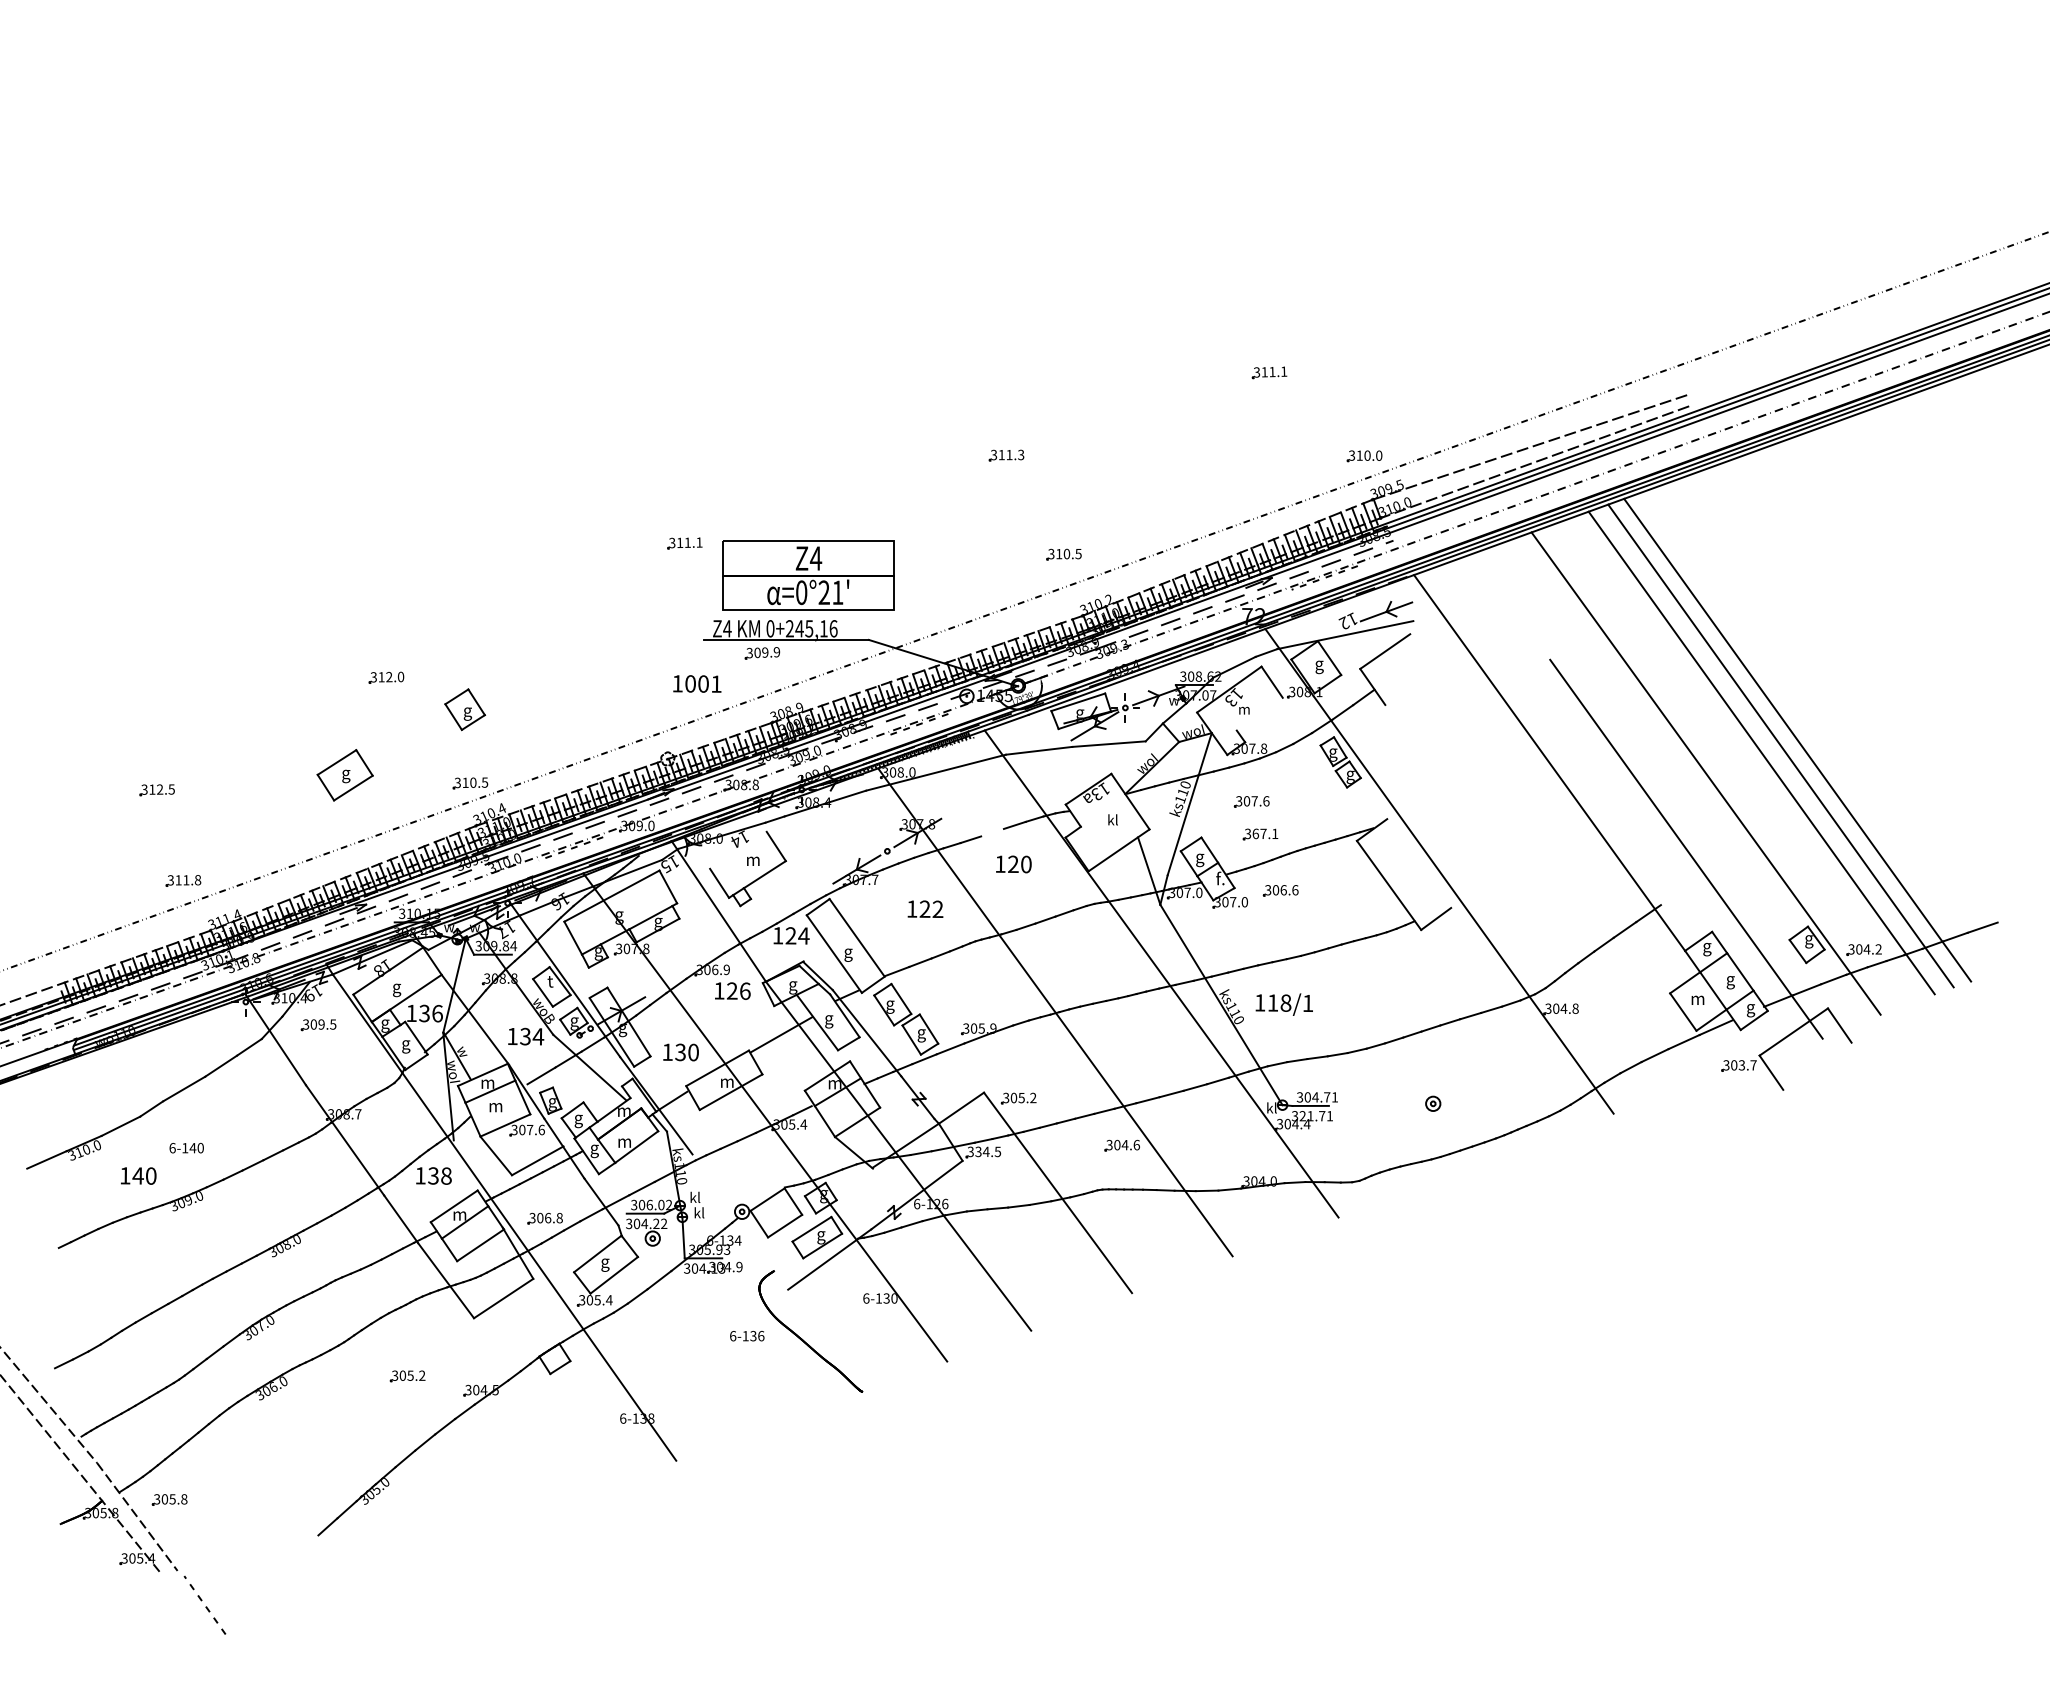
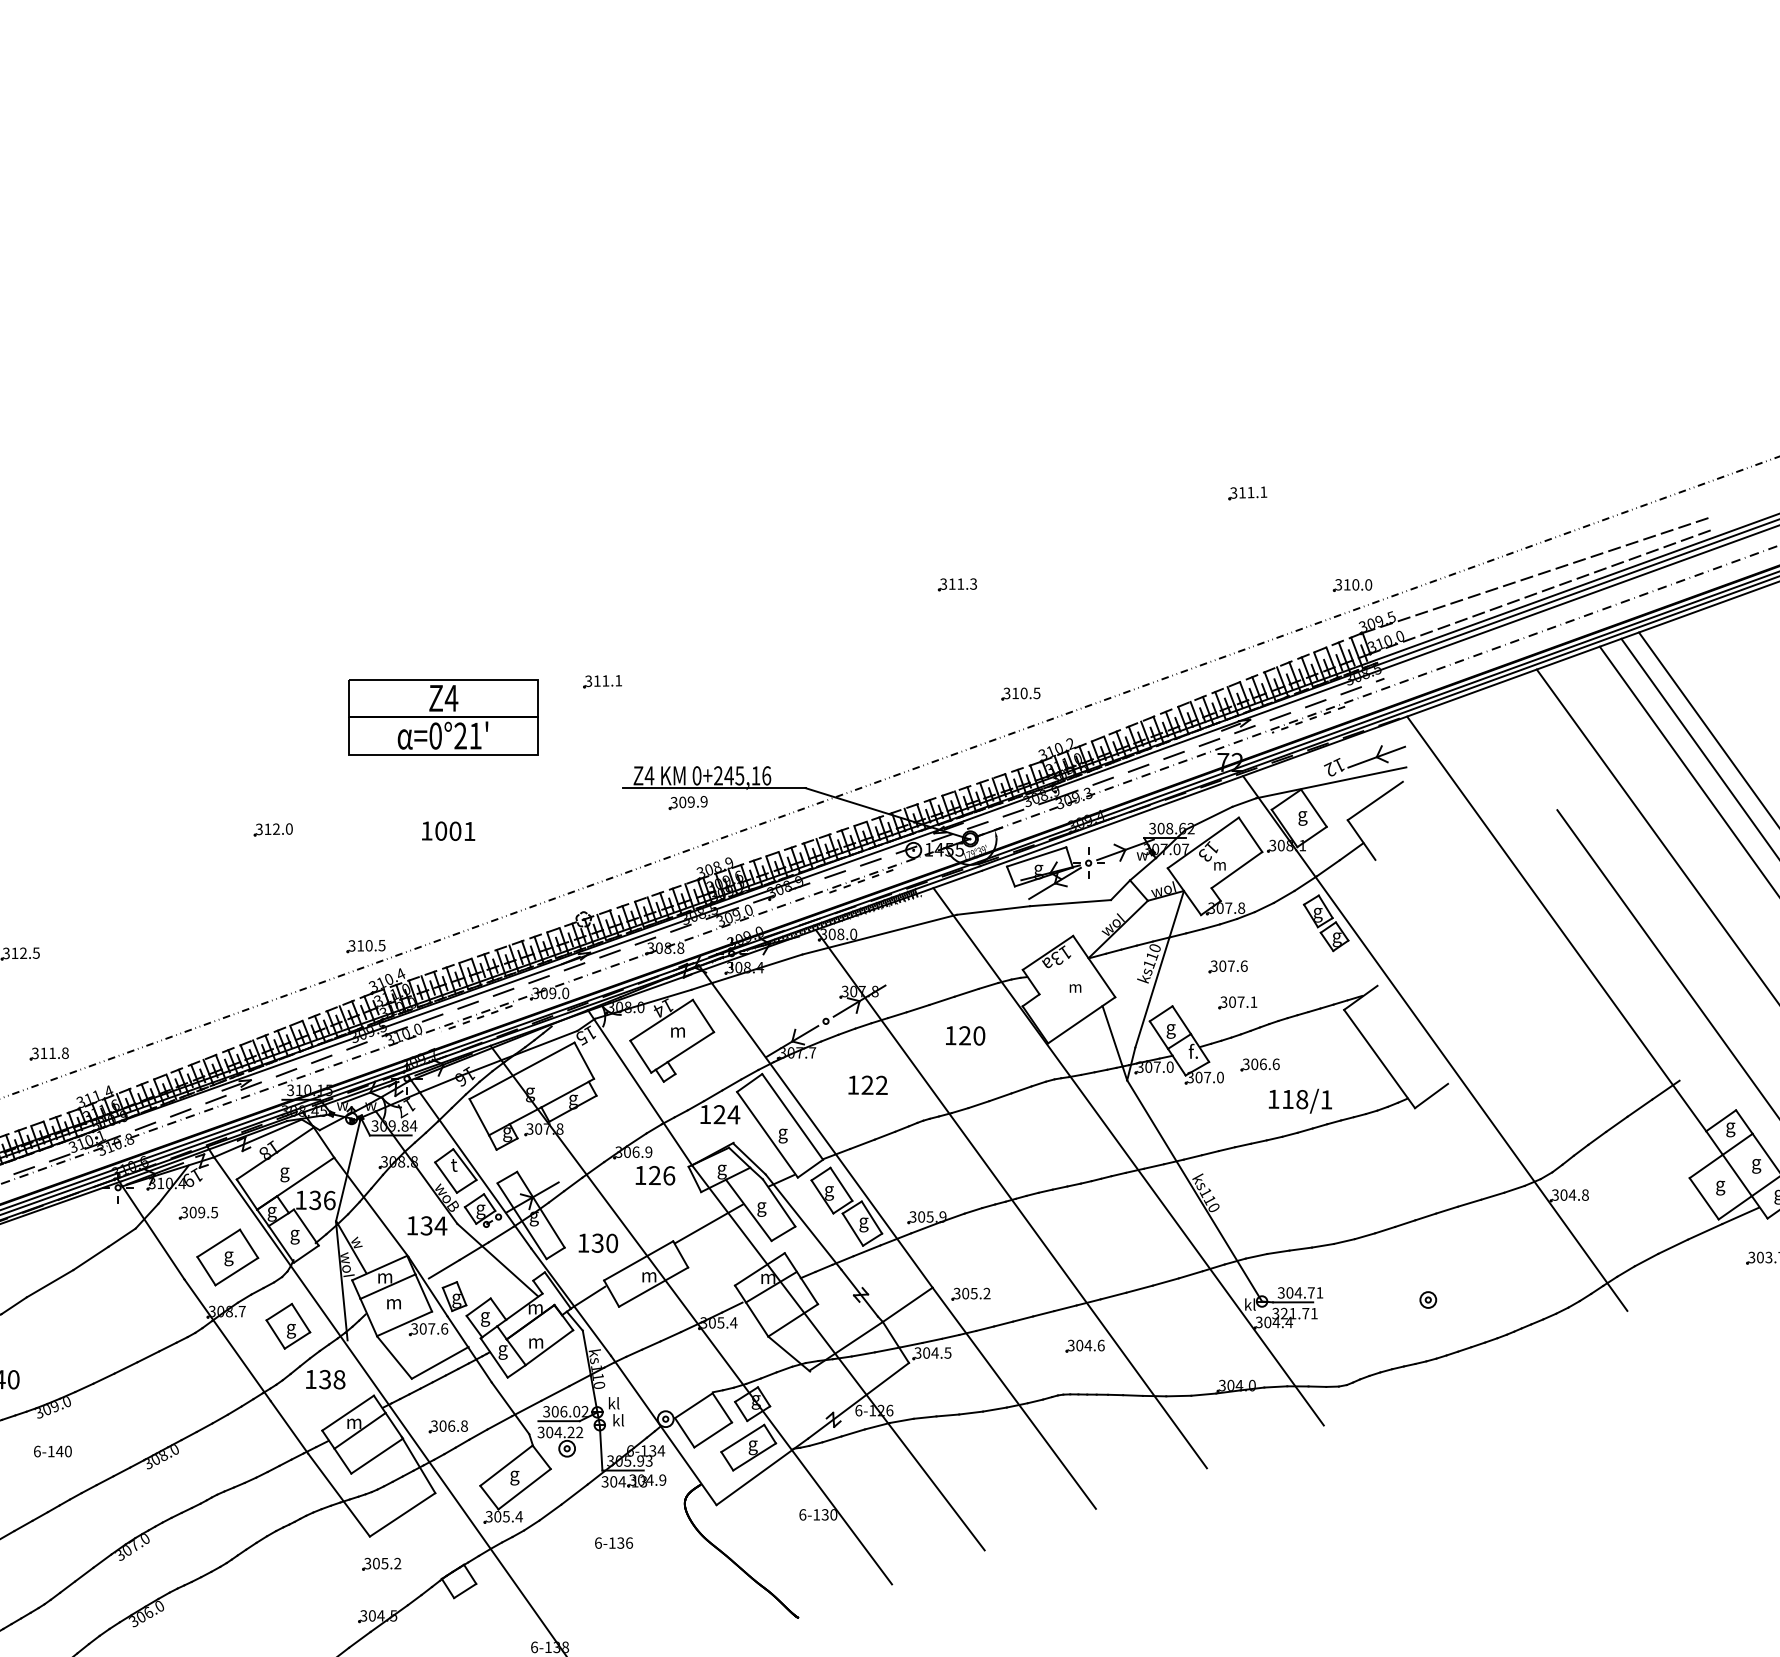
part: (808, 575) -> (443, 717), moved
text: (697, 683) -> (448, 830), moved
part: (464, 709) -> (287, 1326), moved
line: (1259, 713) -> (1236, 869), added
part: (344, 775) -> (226, 1257), moved
text: (1113, 819) -> (1075, 986), kl -> m
line: (992, 832) -> (941, 1000), added
text: (1255, 833) -> (1232, 1001), 367.1 -> 307.1
line: (738, 849) -> (661, 1019), added
line: (878, 946) -> (816, 1126), added
text: (1697, 1002) -> (1719, 1188), m -> g
text: (1283, 1004) -> (1299, 1101), moved
text: (186, 1148) -> (52, 1451), moved
text: (978, 1151) -> (926, 1352), 334.5 -> 304.5
line: (740, 1221) -> (663, 1429), added
text: (747, 1336) -> (614, 1543), moved
part: (407, 1376) -> (381, 1564), moved

